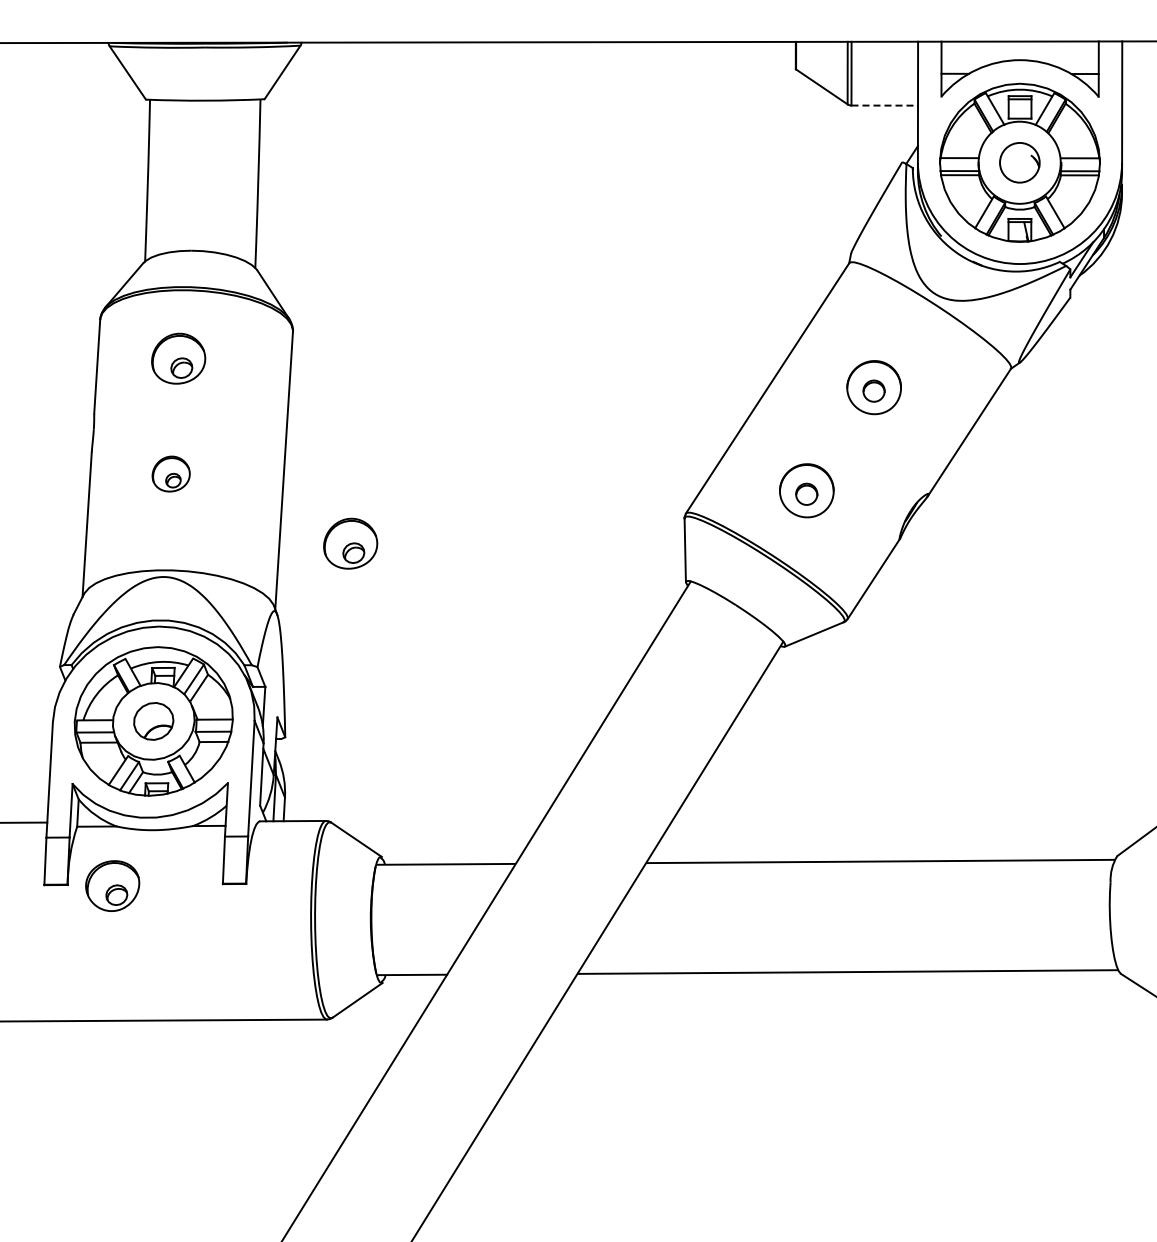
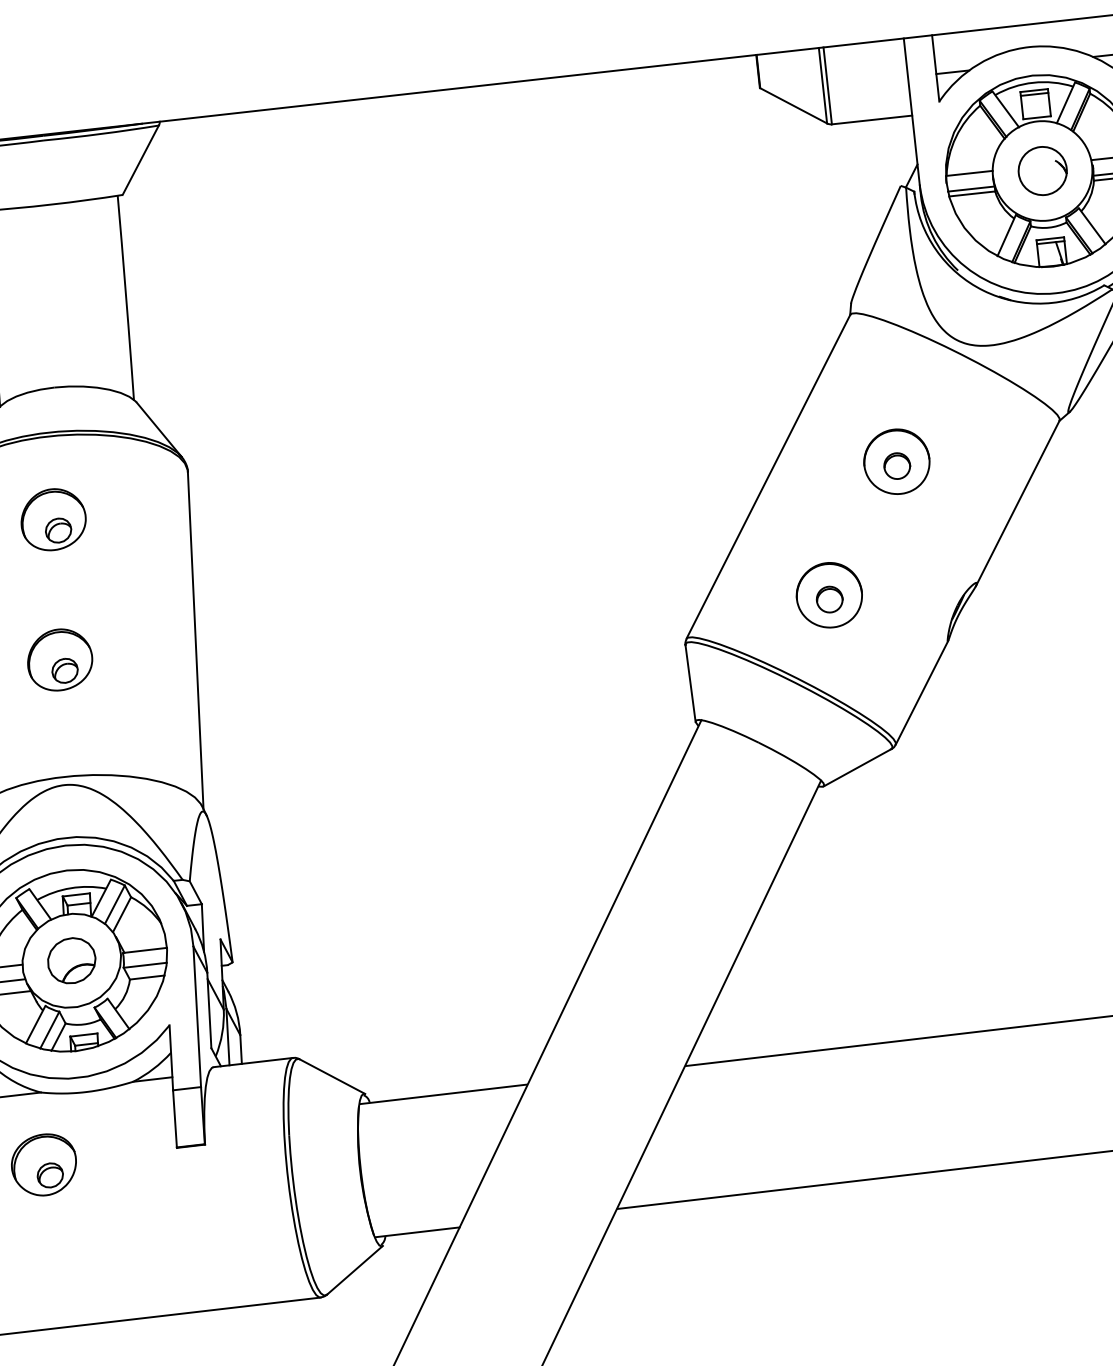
line: (885, 105) -> (872, 119), dashed -> solid
part: (170, 473) -> (58, 659), size x1.43
part: (350, 543) -> (285, 719), removed

